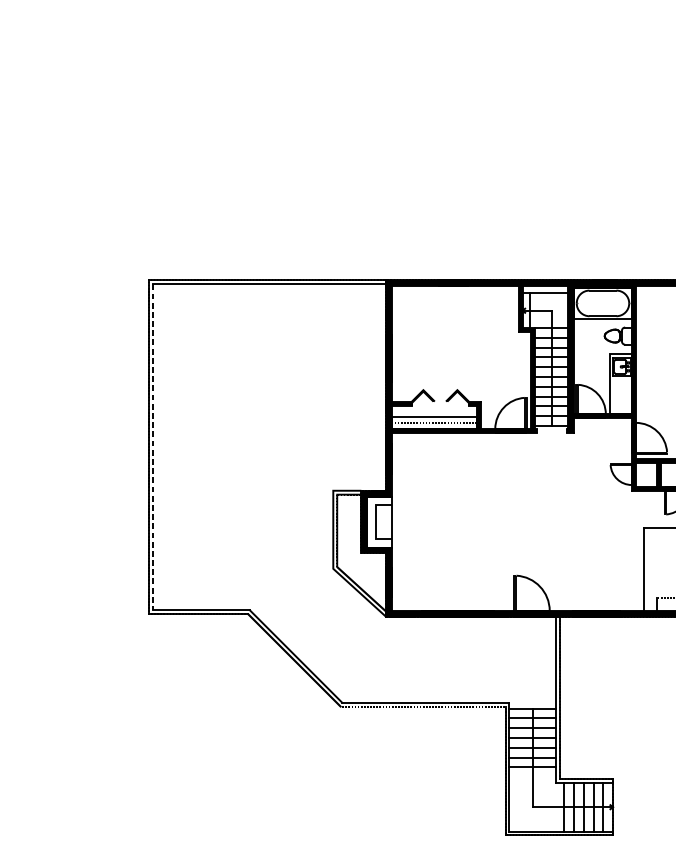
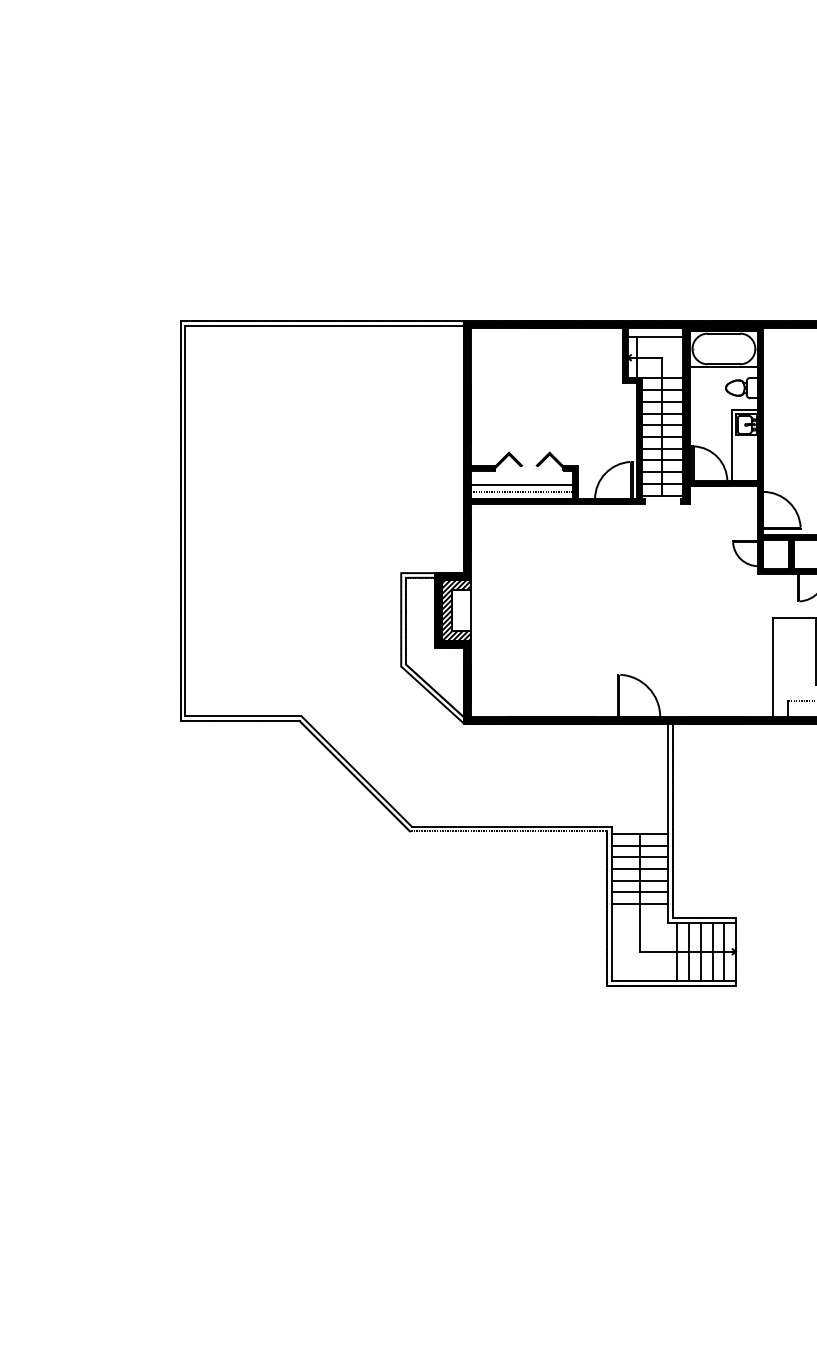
line: (153, 447) -> (185, 521), dashed -> solid
hatch: (379, 521) -> (456, 610), added

